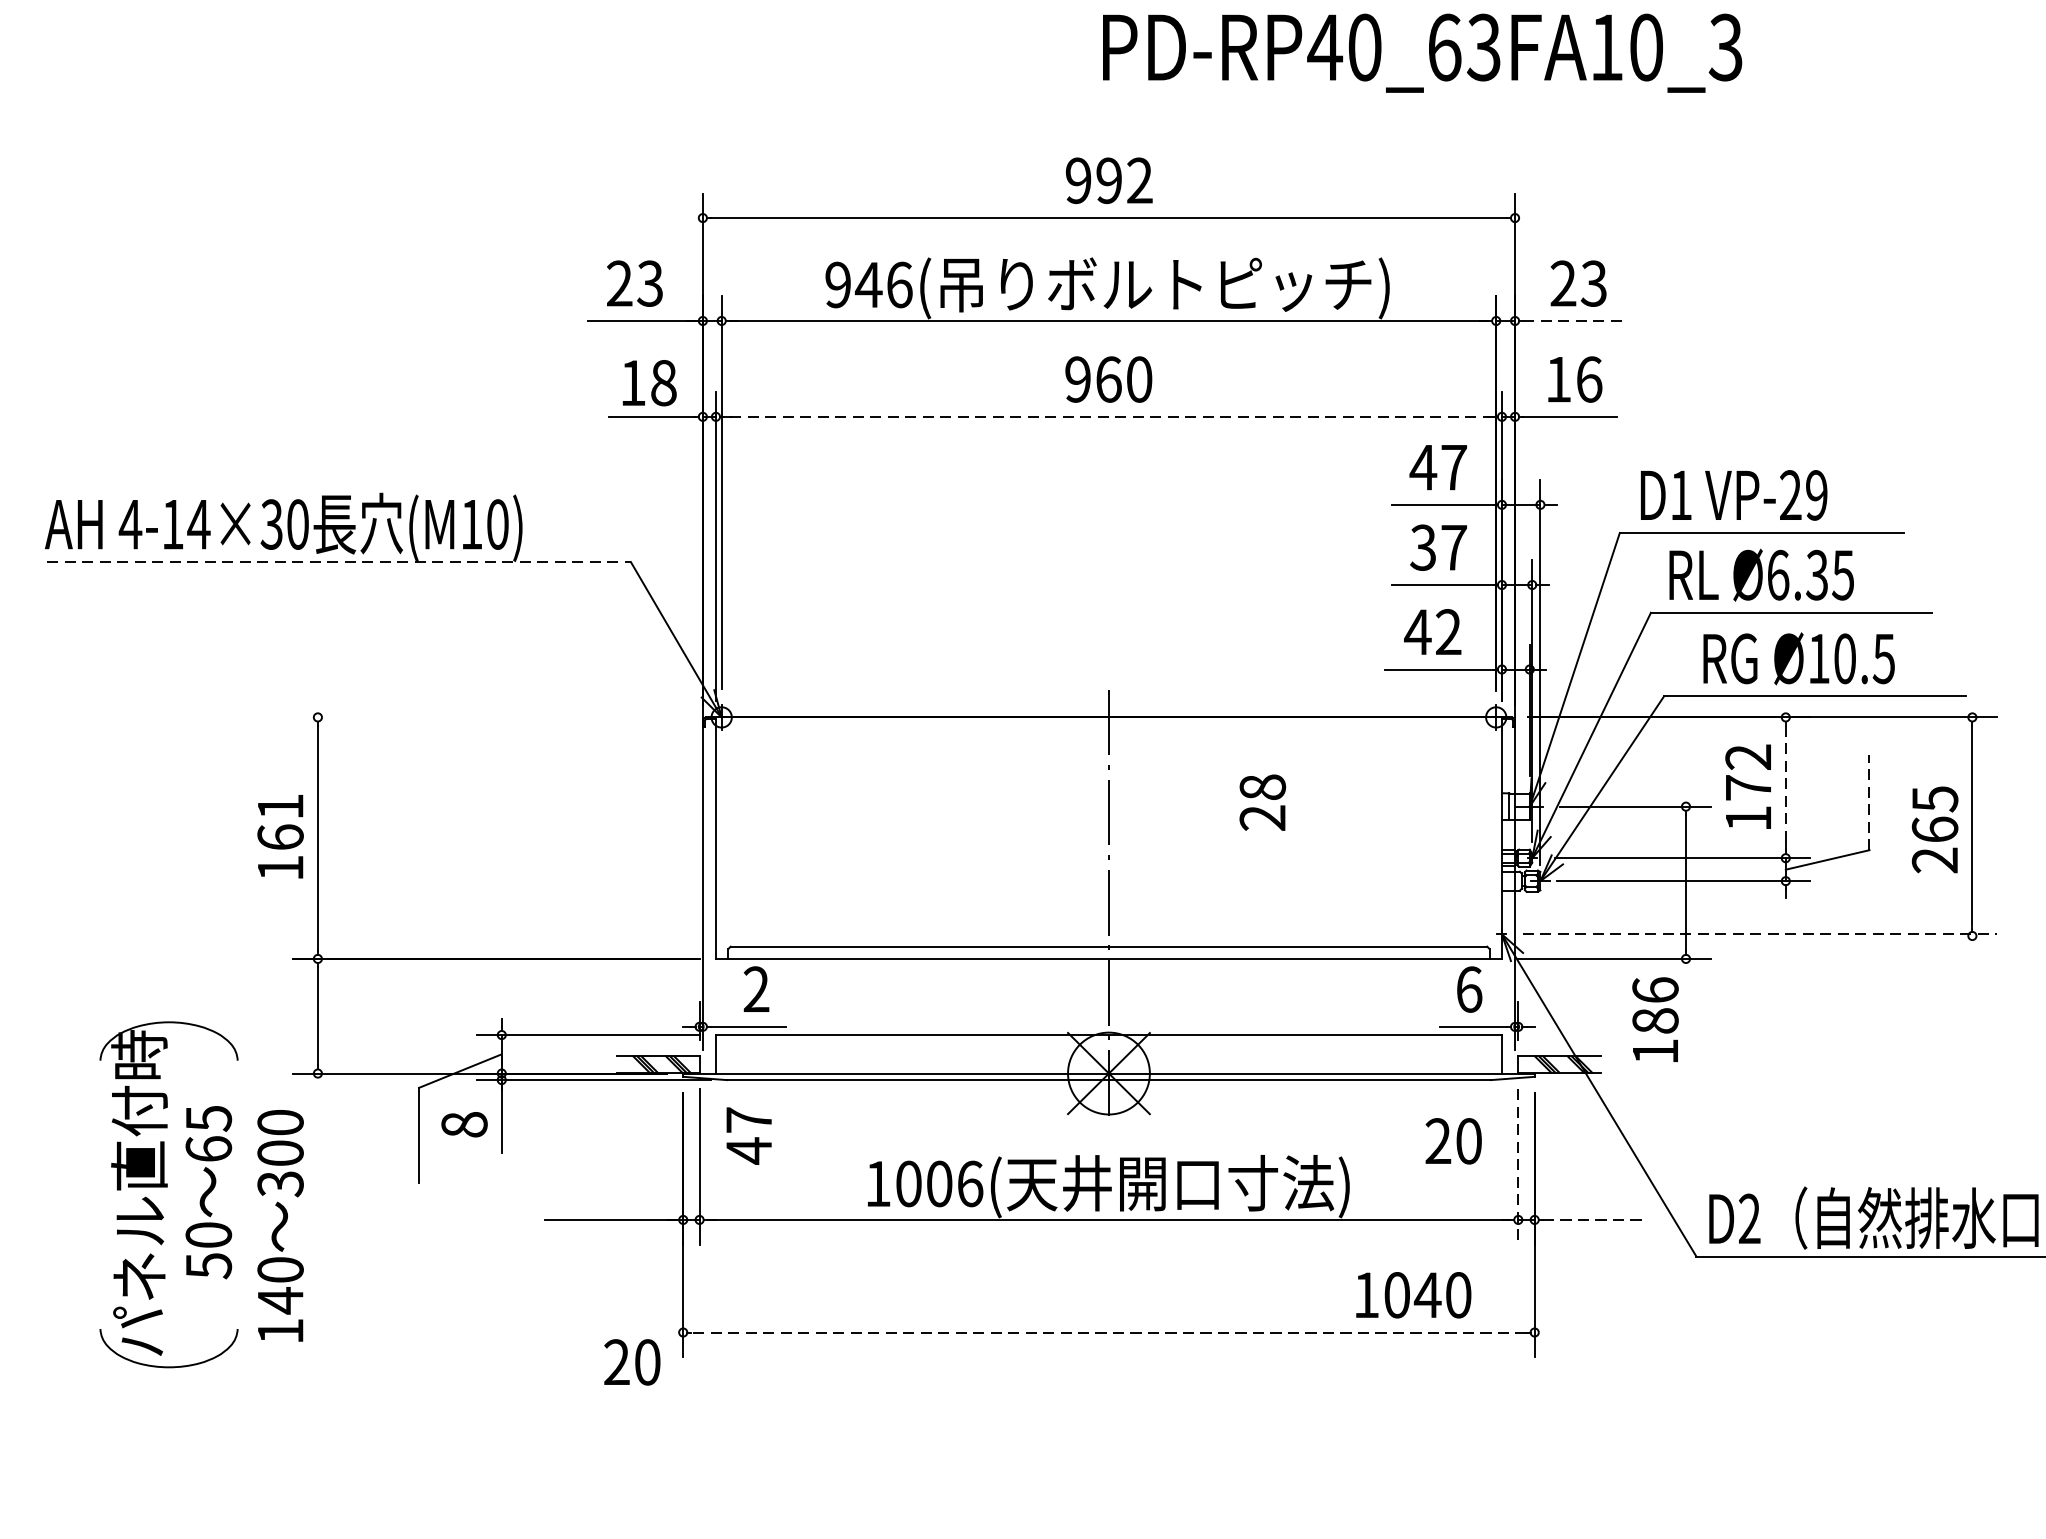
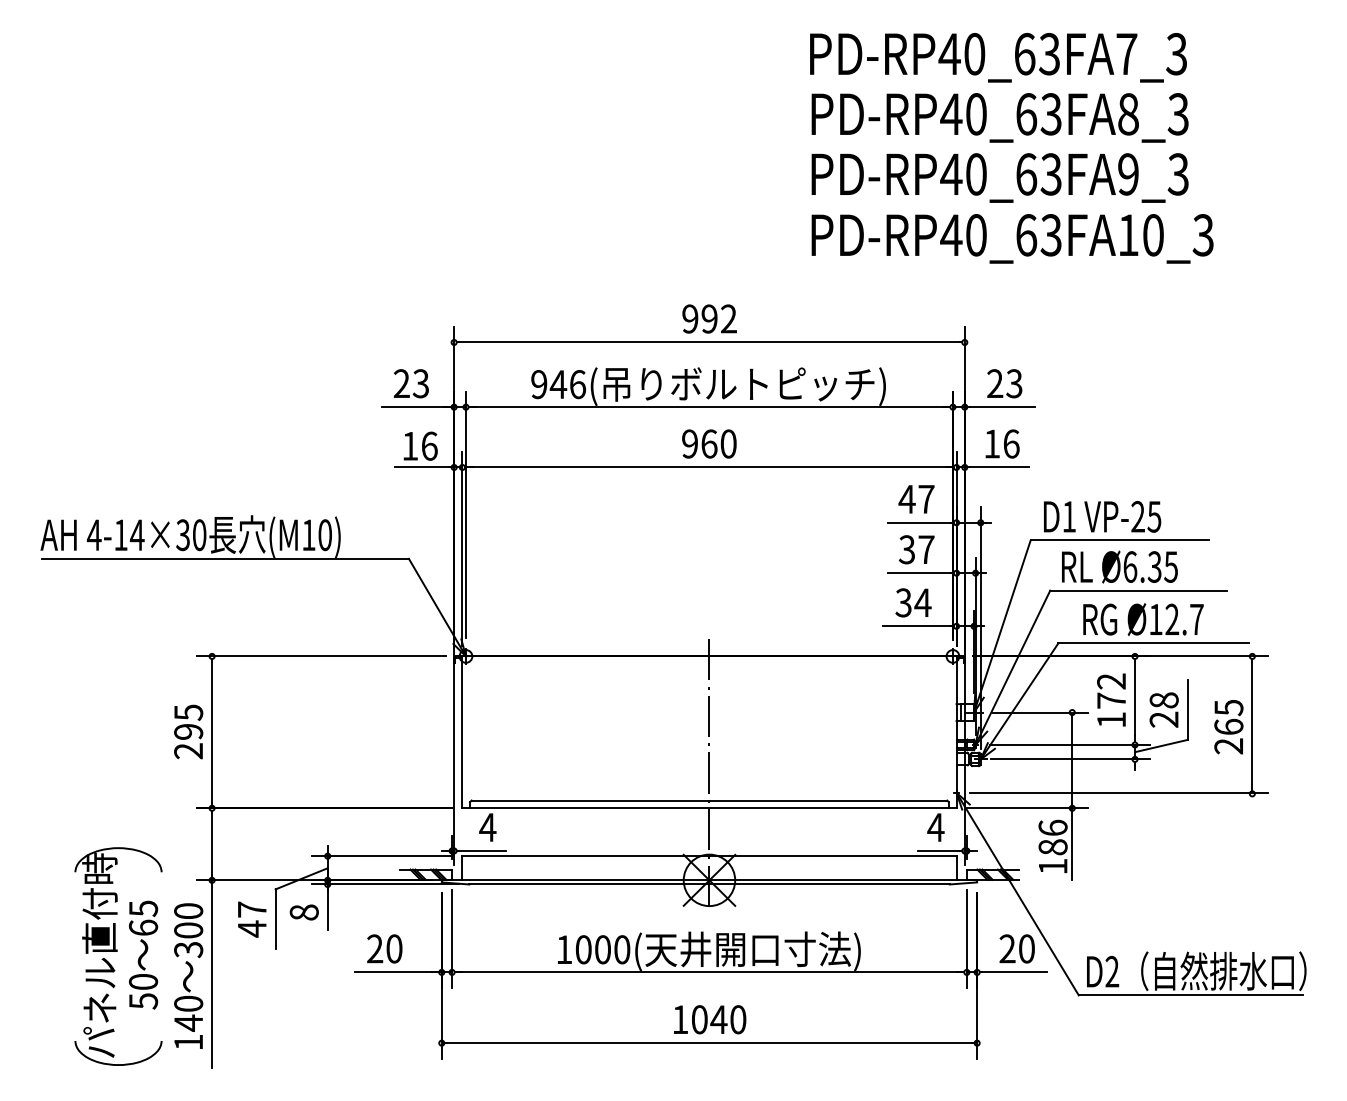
text: (1422, 52) -> (1012, 238), moved
line: (1575, 321) -> (1002, 407), dashed -> solid
text: (663, 381) -> (429, 445), 18 -> 16
line: (1109, 416) -> (709, 467), dashed -> solid
text: (1816, 494) -> (1154, 516), VP-29 -> VP-25
line: (339, 561) -> (225, 558), dashed -> solid
text: (1433, 631) -> (913, 602), 42 -> 34
text: (1864, 658) -> (1184, 619), Ø10.5 -> Ø12.7
line: (491, 717) -> (321, 656), added
line: (1786, 789) -> (1135, 701), dashed -> solid
text: (1261, 801) -> (1163, 709), moved
line: (1869, 803) -> (1187, 710), dashed -> solid
text: (280, 836) -> (188, 731), 161 -> 295
line: (1761, 933) -> (1119, 792), dashed -> solid
text: (755, 989) -> (487, 827), 2 -> 4
text: (1468, 989) -> (935, 827), 6 -> 4
line: (1686, 1016) -> (1072, 844), added
text: (749, 1135) -> (252, 919), moved
text: (1452, 1140) -> (1016, 948), moved
line: (1517, 1166) -> (966, 938), dashed -> solid
text: (970, 1183) -> (622, 949), 1006( -> 1000(
line: (1595, 1220) -> (1015, 972), dashed -> solid
line: (318, 1223) -> (212, 974), added
text: (1414, 1294) -> (710, 1019), moved
line: (1109, 1333) -> (709, 1043), dashed -> solid
text: (631, 1361) -> (384, 948), moved

